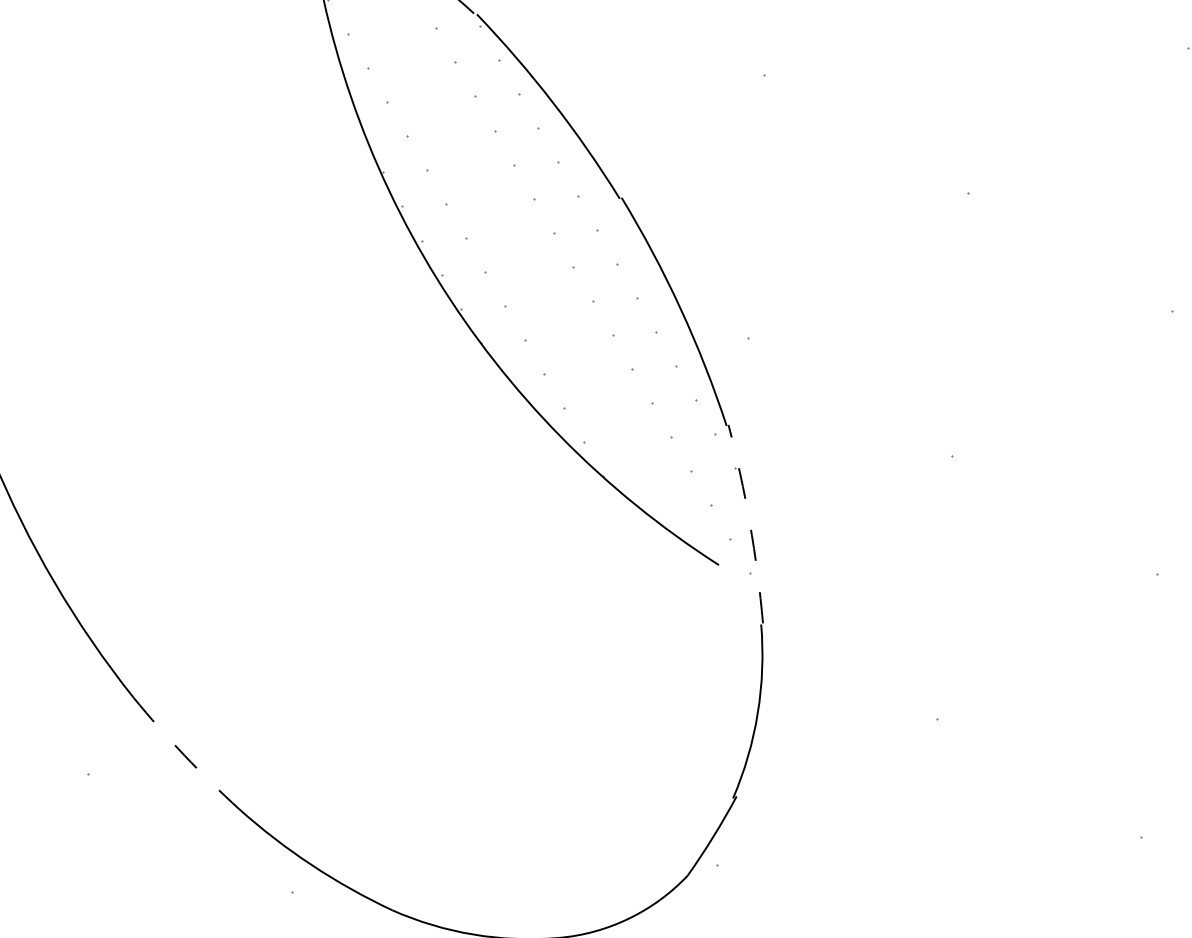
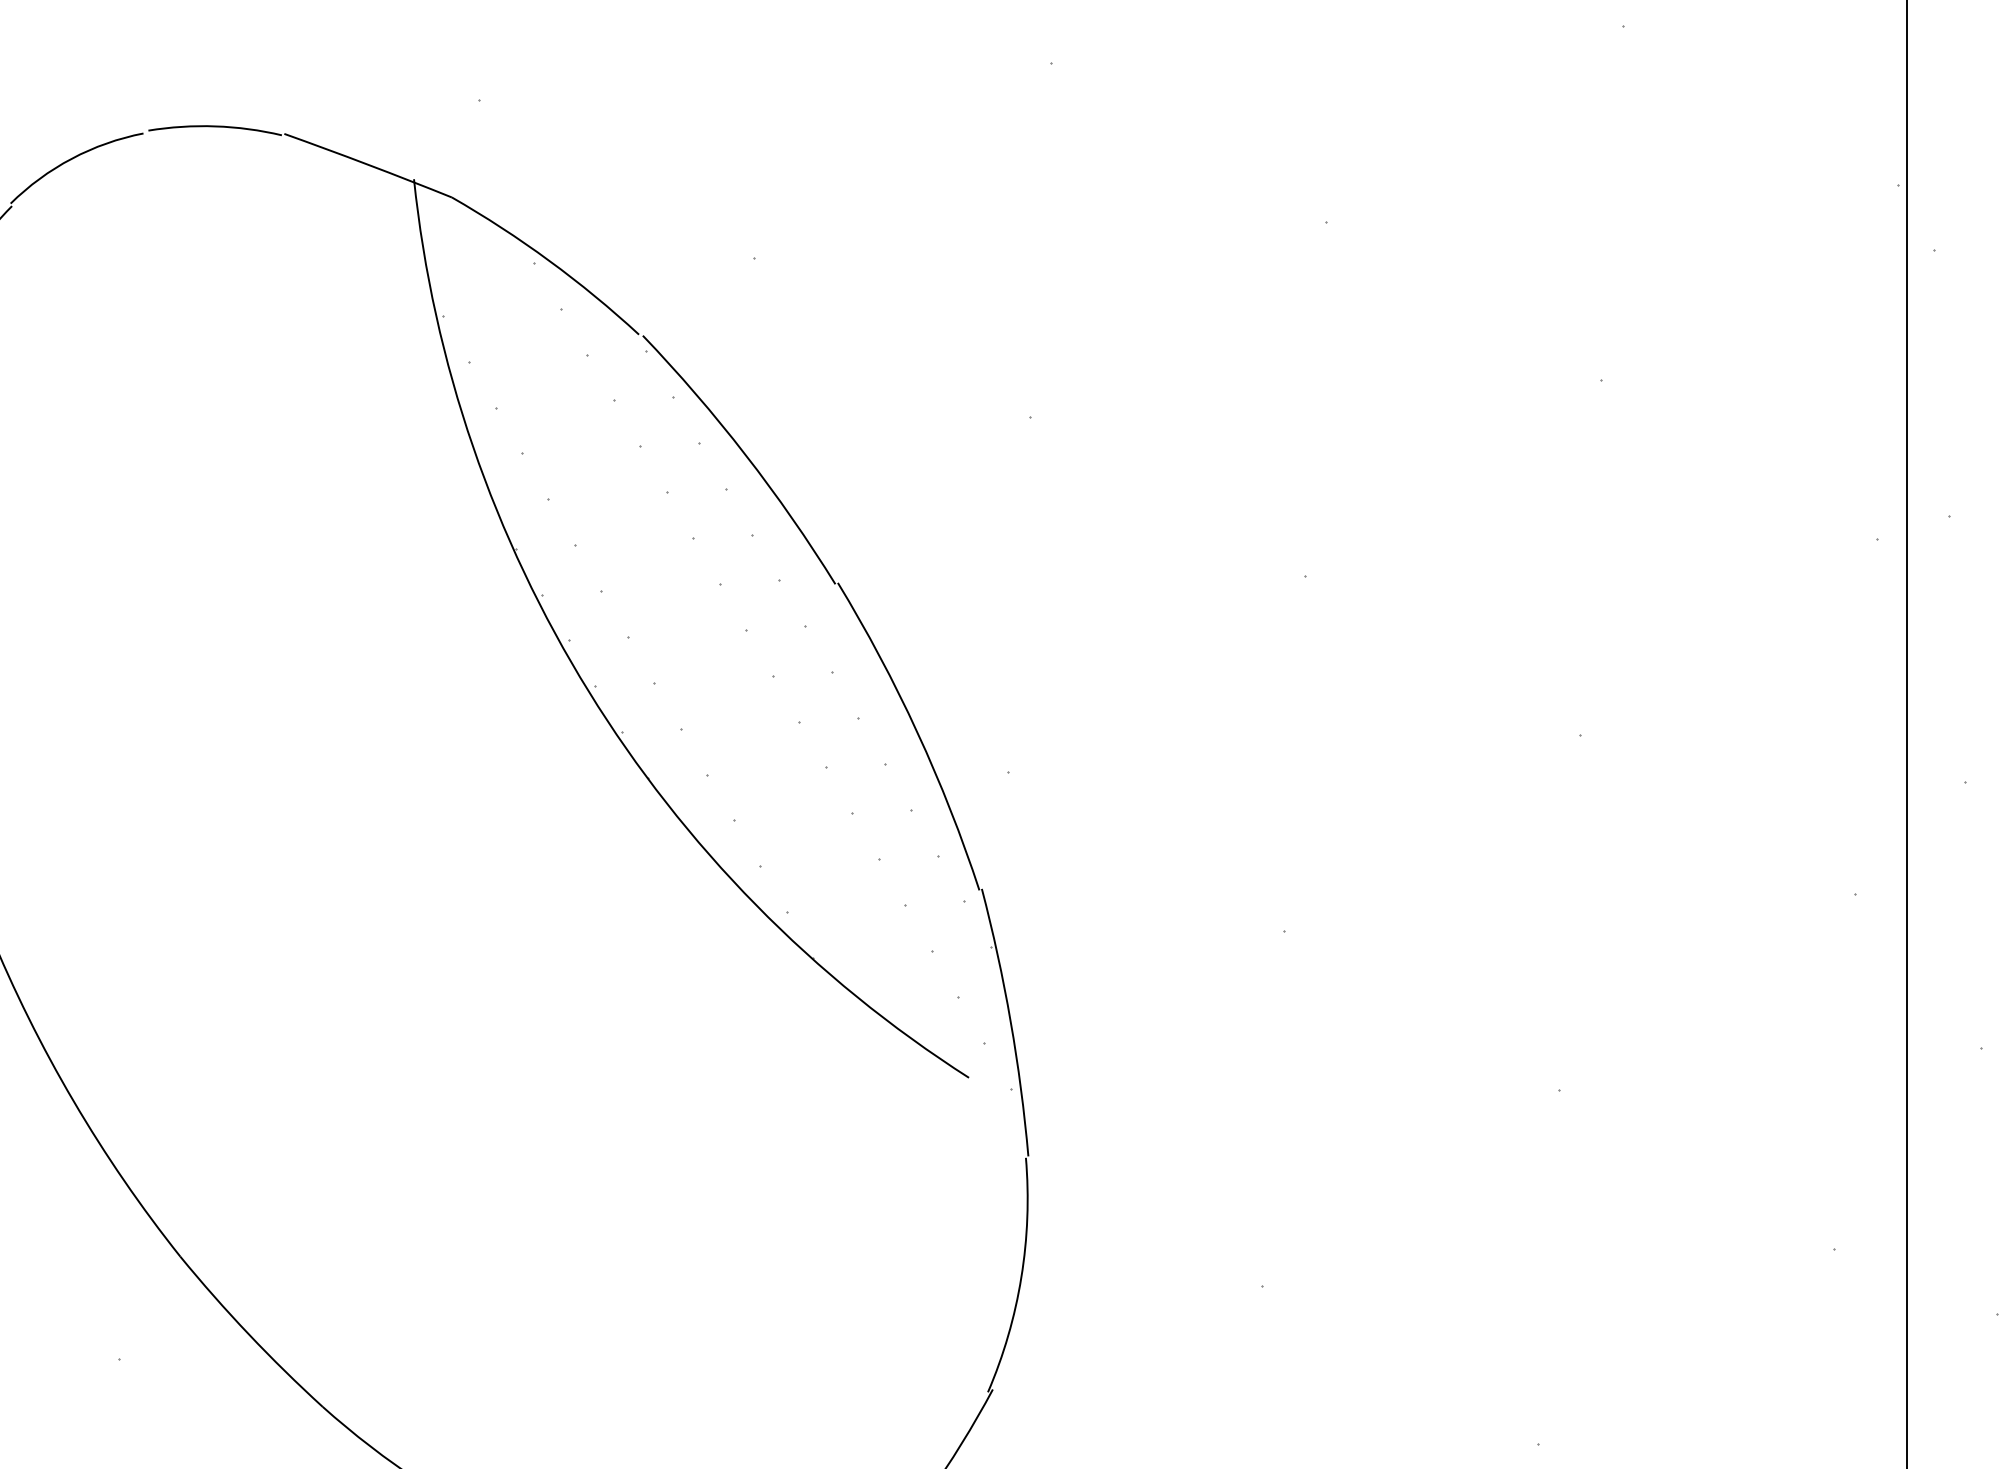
arc: (749, 523) -> (1010, 1021), dashed -> solid
arc: (184, 755) -> (248, 1334), dashed -> solid

